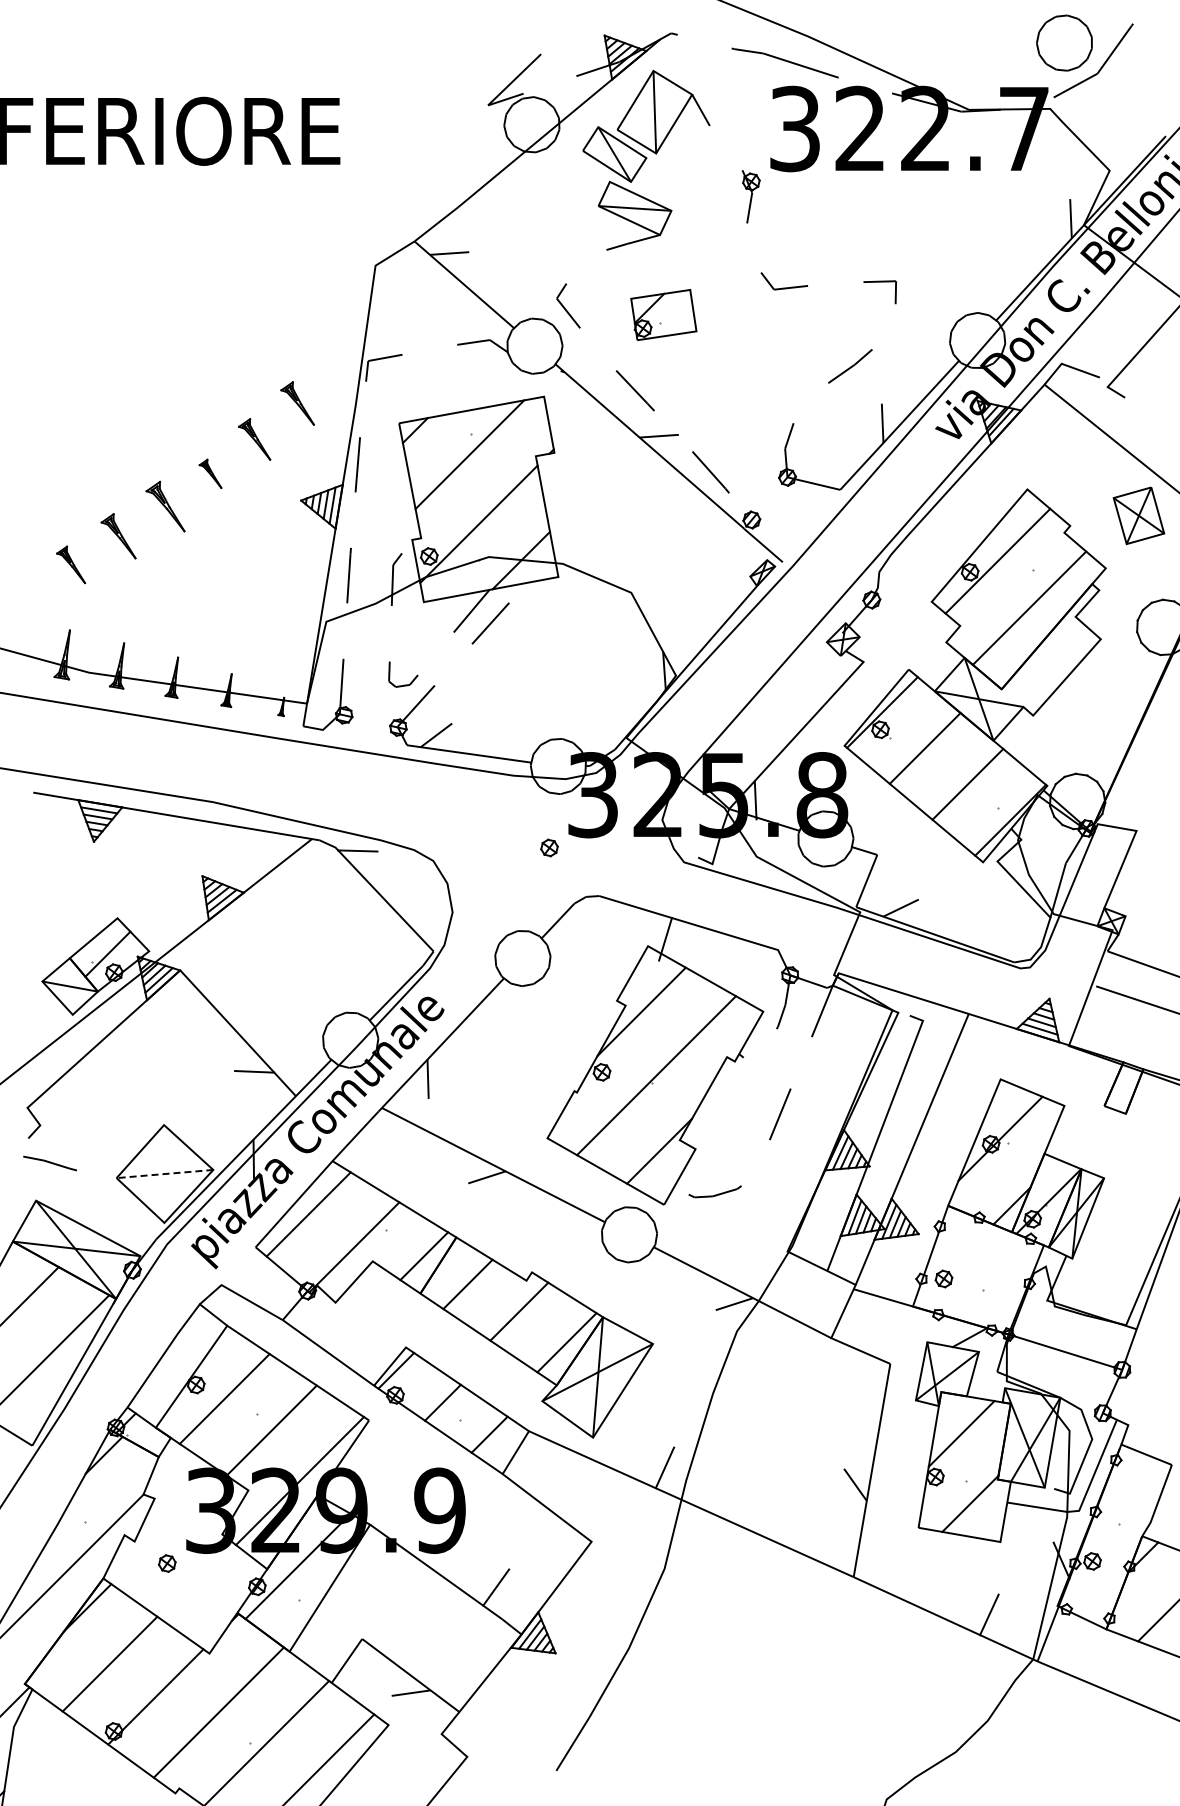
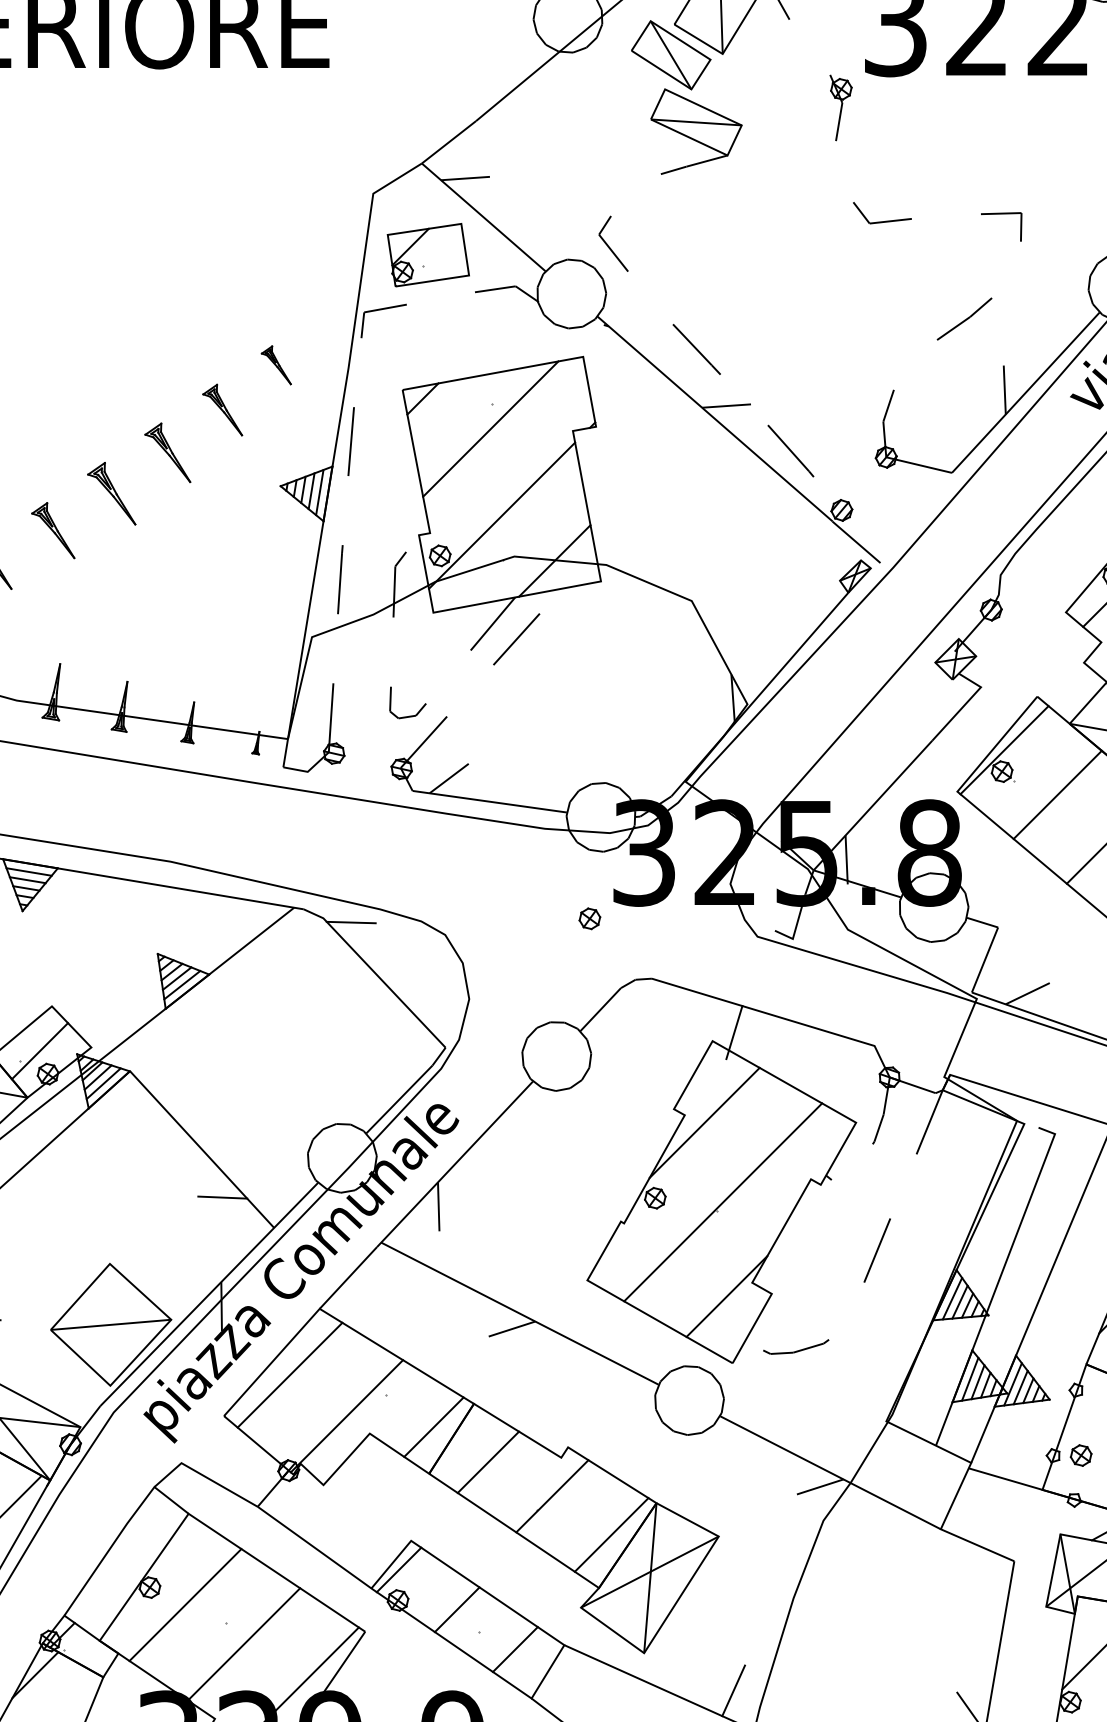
part: (663, 314) -> (428, 254), moved
part: (297, 403) -> (276, 365), size x0.71
part: (210, 473) -> (167, 452), size x1.67
line: (164, 1174) -> (110, 1325), dashed -> solid

